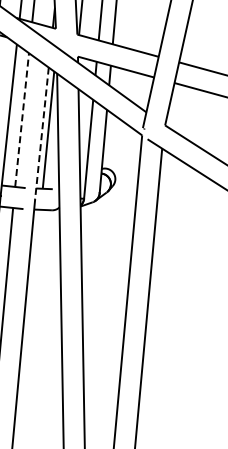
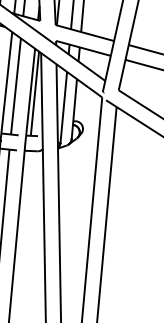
line: (22, 119) -> (16, 86), dashed -> solid
line: (41, 134) -> (29, 96), dashed -> solid

